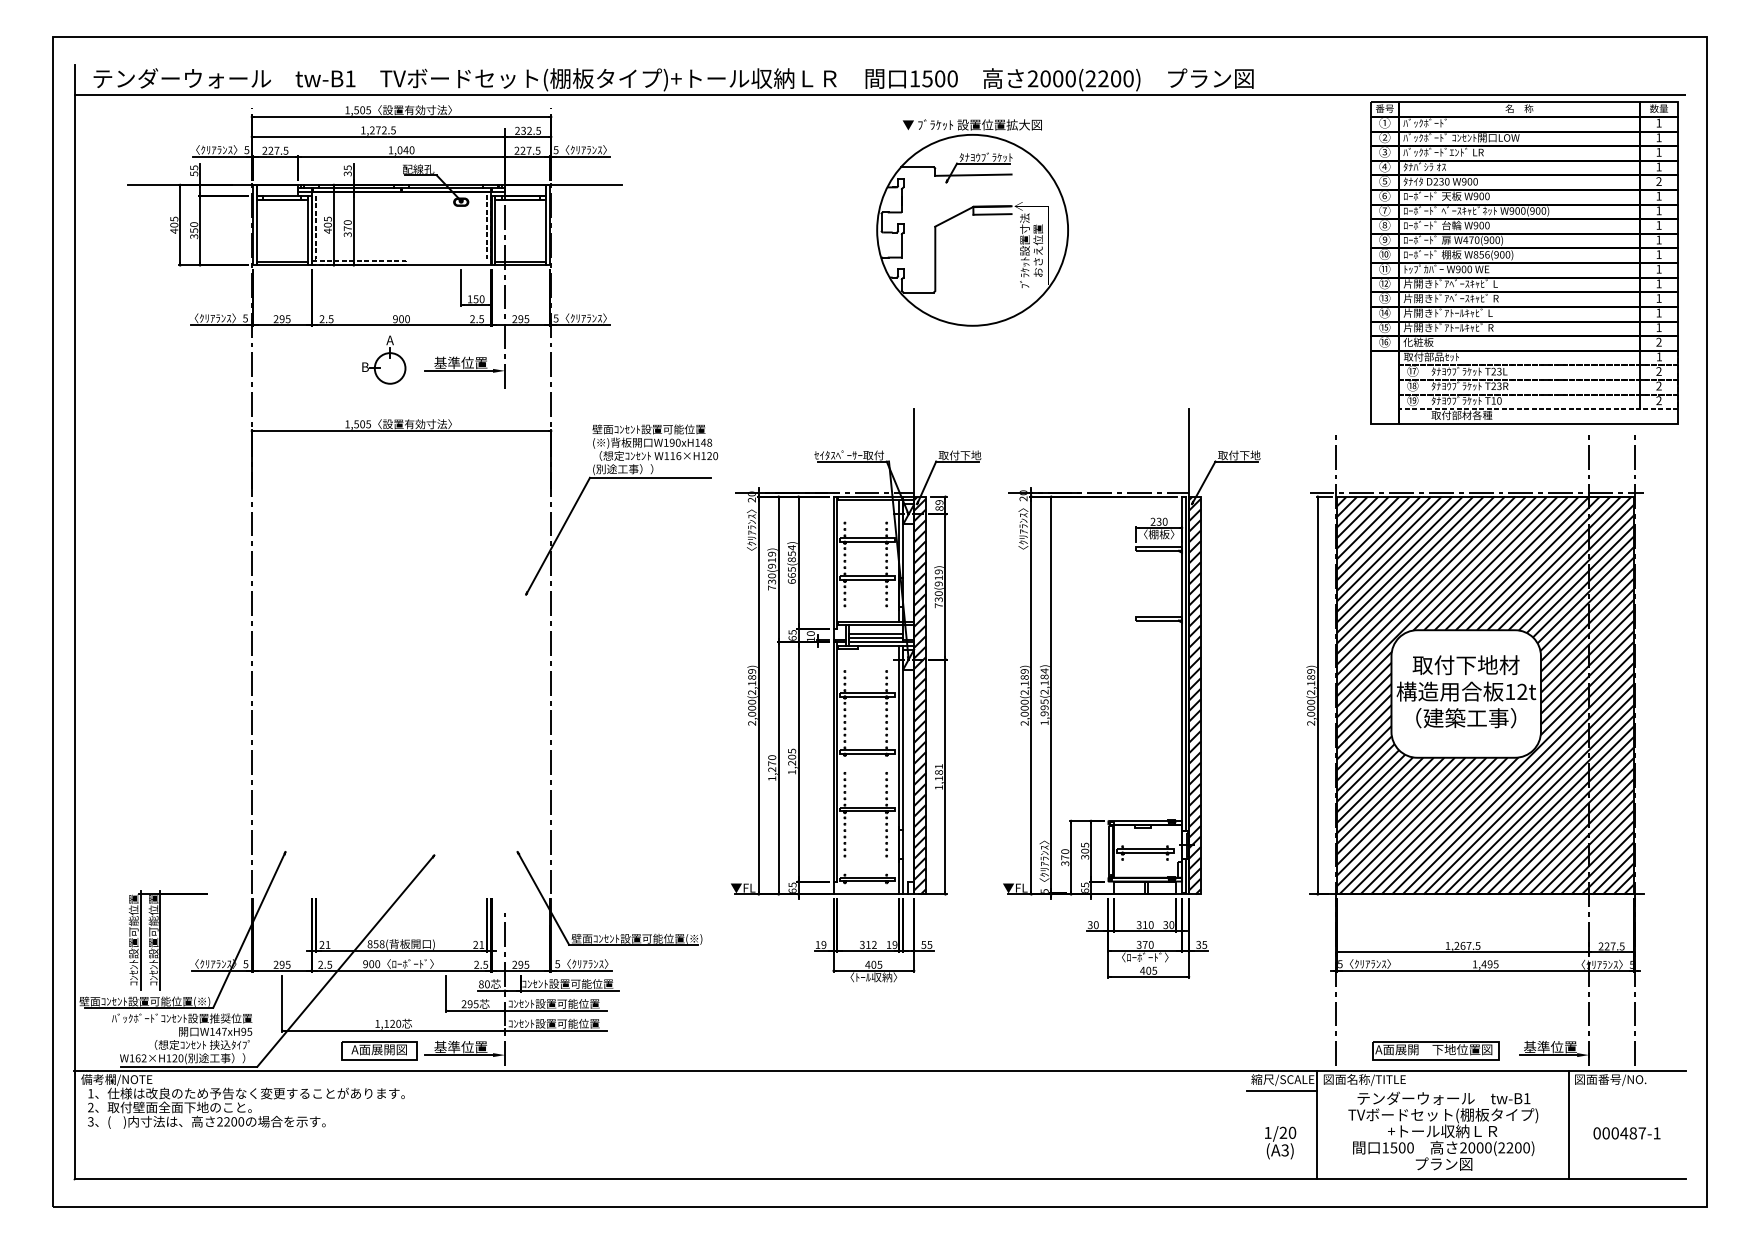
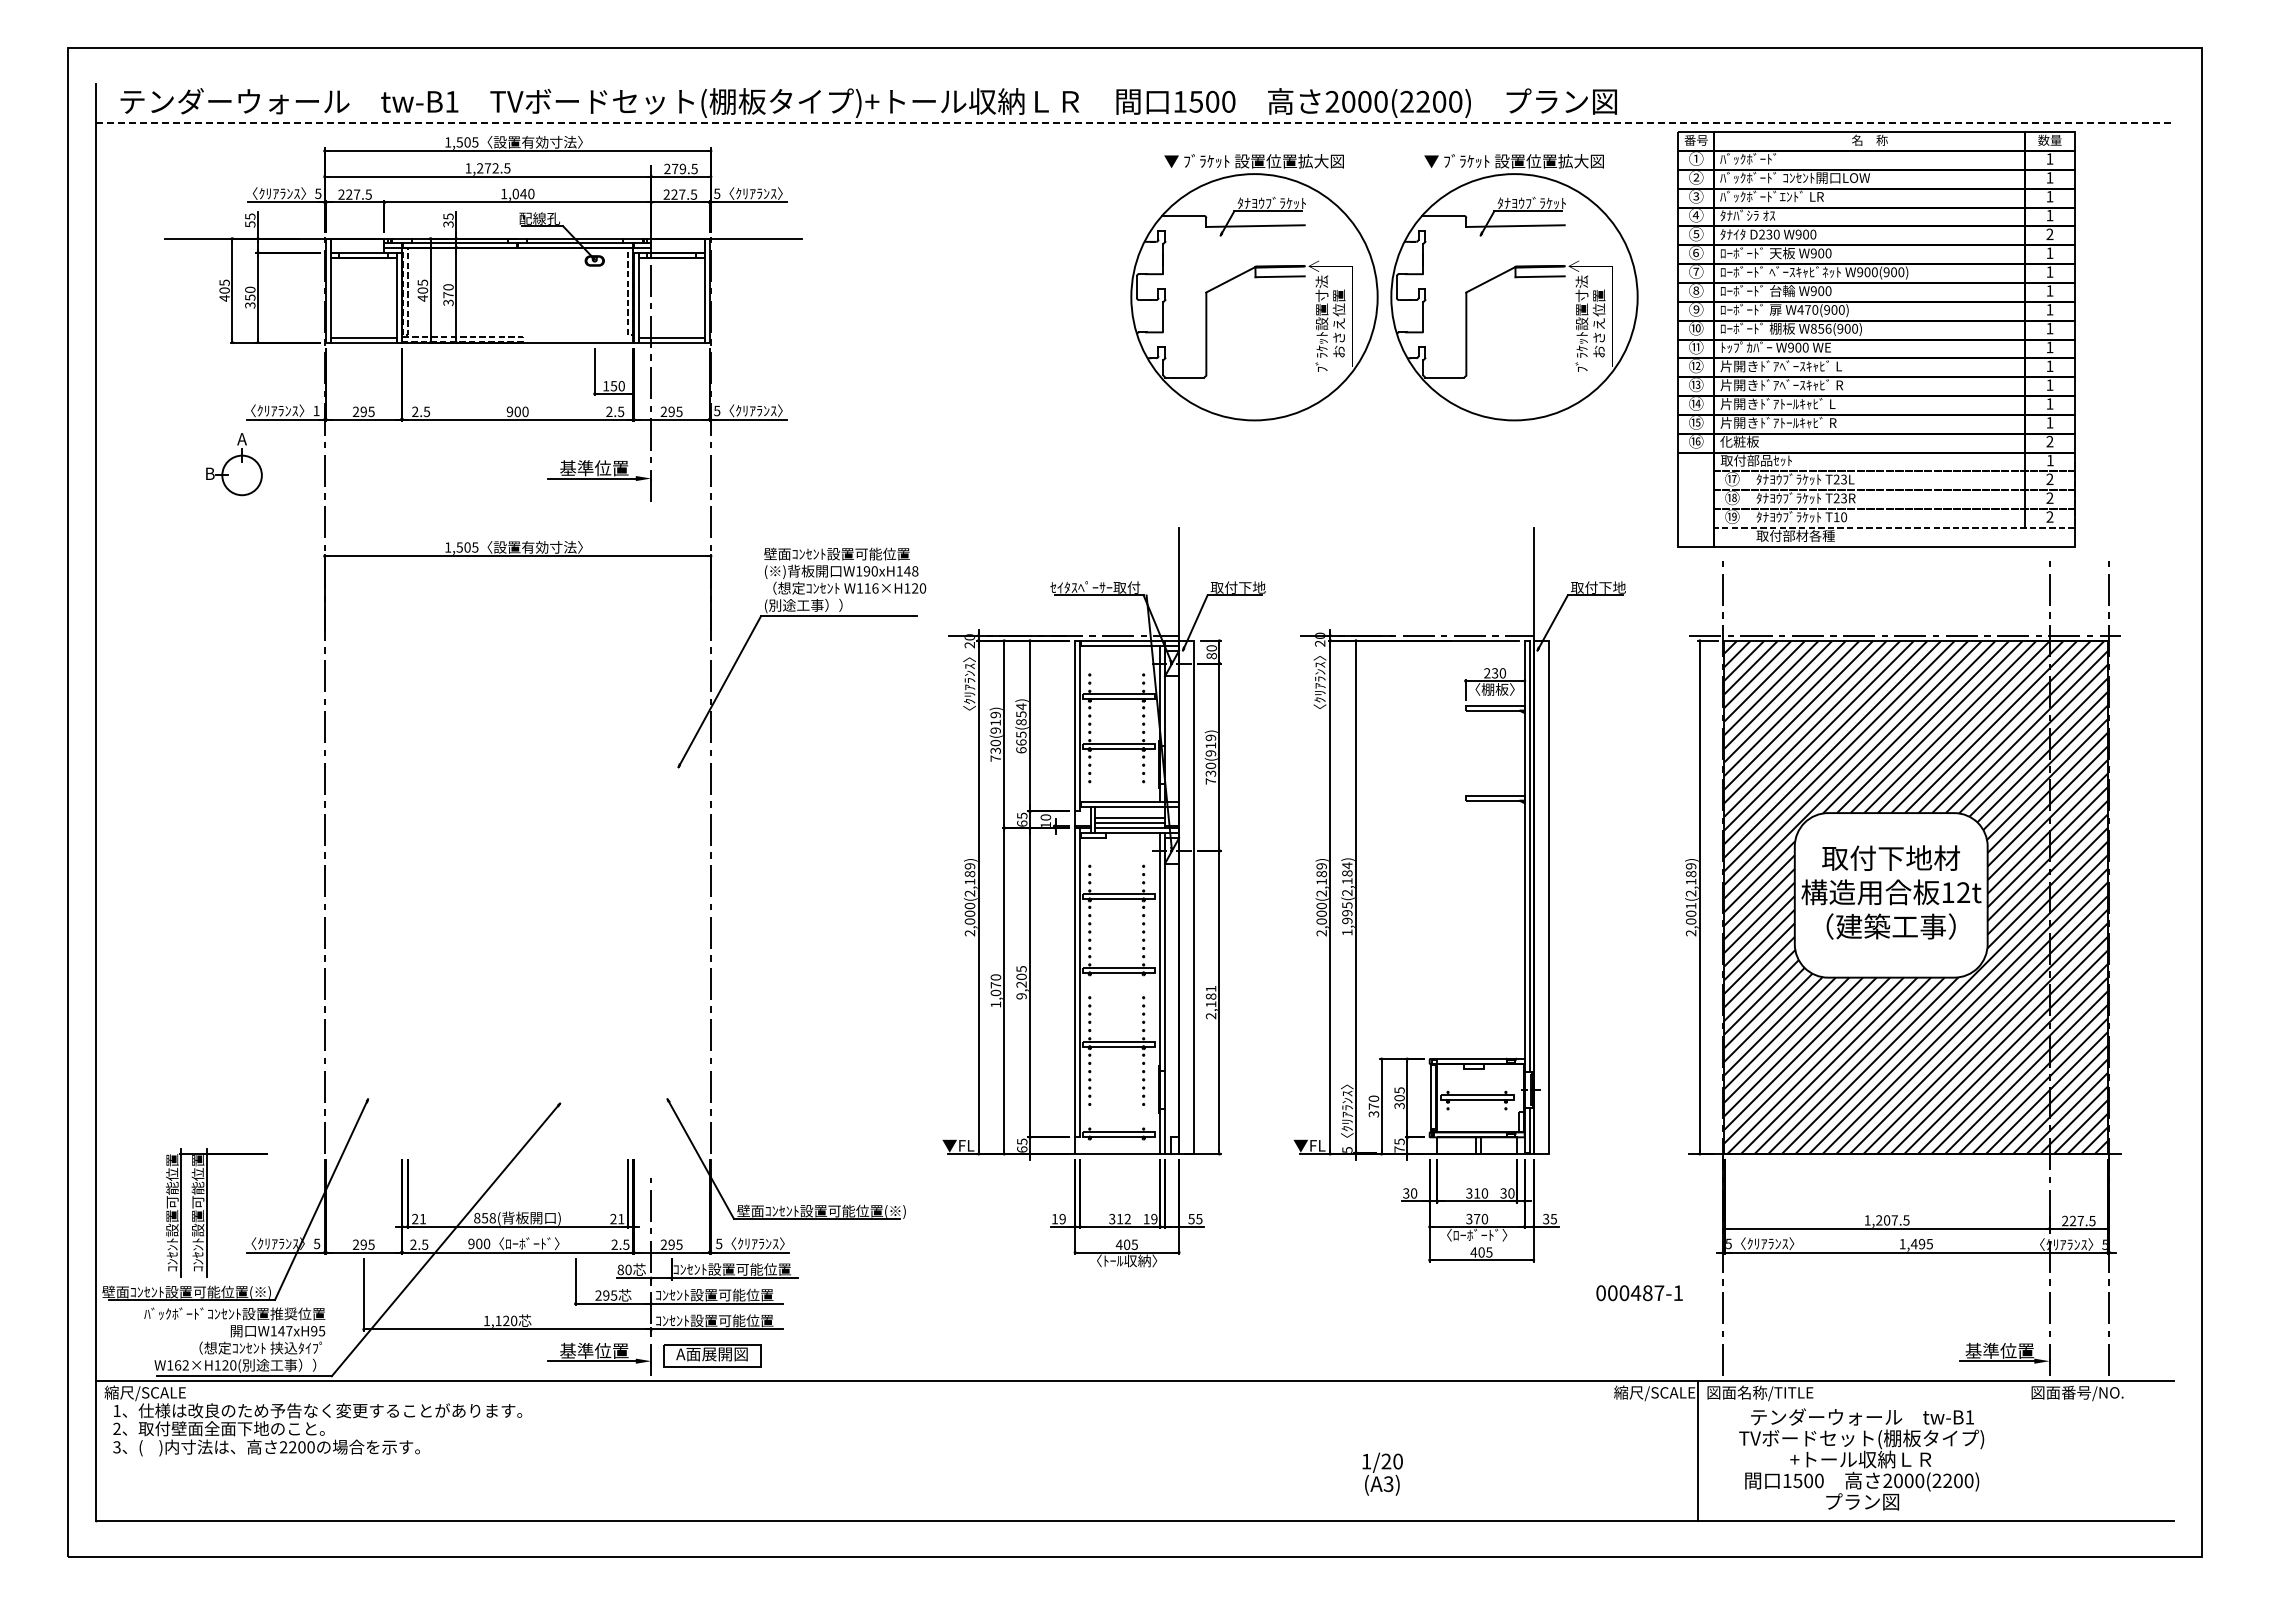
line: (880, 94) -> (1135, 122), solid -> dashed
text: (526, 130) -> (679, 168), 232.5 -> 279.5
part: (1174, 222) -> (1514, 287), added
part: (1524, 263) -> (1876, 339), moved
text: (245, 318) -> (316, 410), 5 -> 1
part: (384, 359) -> (234, 464), moved
text: (939, 502) -> (1211, 648), 89 -> 80
hatch: (919, 694) -> (1186, 896), removed
hatch: (1195, 694) -> (1541, 896), removed
text: (1311, 701) -> (1691, 905), 2,000(2,189) -> 2,001(2,189)
text: (771, 769) -> (995, 992), 1,270 -> 1,070
text: (792, 772) -> (1021, 996), 1,205 -> 9,205
text: (938, 787) -> (1210, 1016), 1,181 -> 2,181
text: (1085, 890) -> (1399, 1149), 65 -> 75
text: (1463, 946) -> (1887, 1220), 1,267.5 -> 1,207.5
part: (379, 1050) -> (712, 1355), moved
part: (1435, 1050) -> (1851, 1355), removed
text: (116, 1080) -> (150, 1393), 備考欄/NOTE -> 縮尺/SCALE
line: (1281, 1090) -> (1653, 1407), removed
line: (1568, 1124) -> (2023, 1450), removed
text: (1626, 1133) -> (1639, 1293), moved
text: (1280, 1142) -> (1382, 1473), moved

